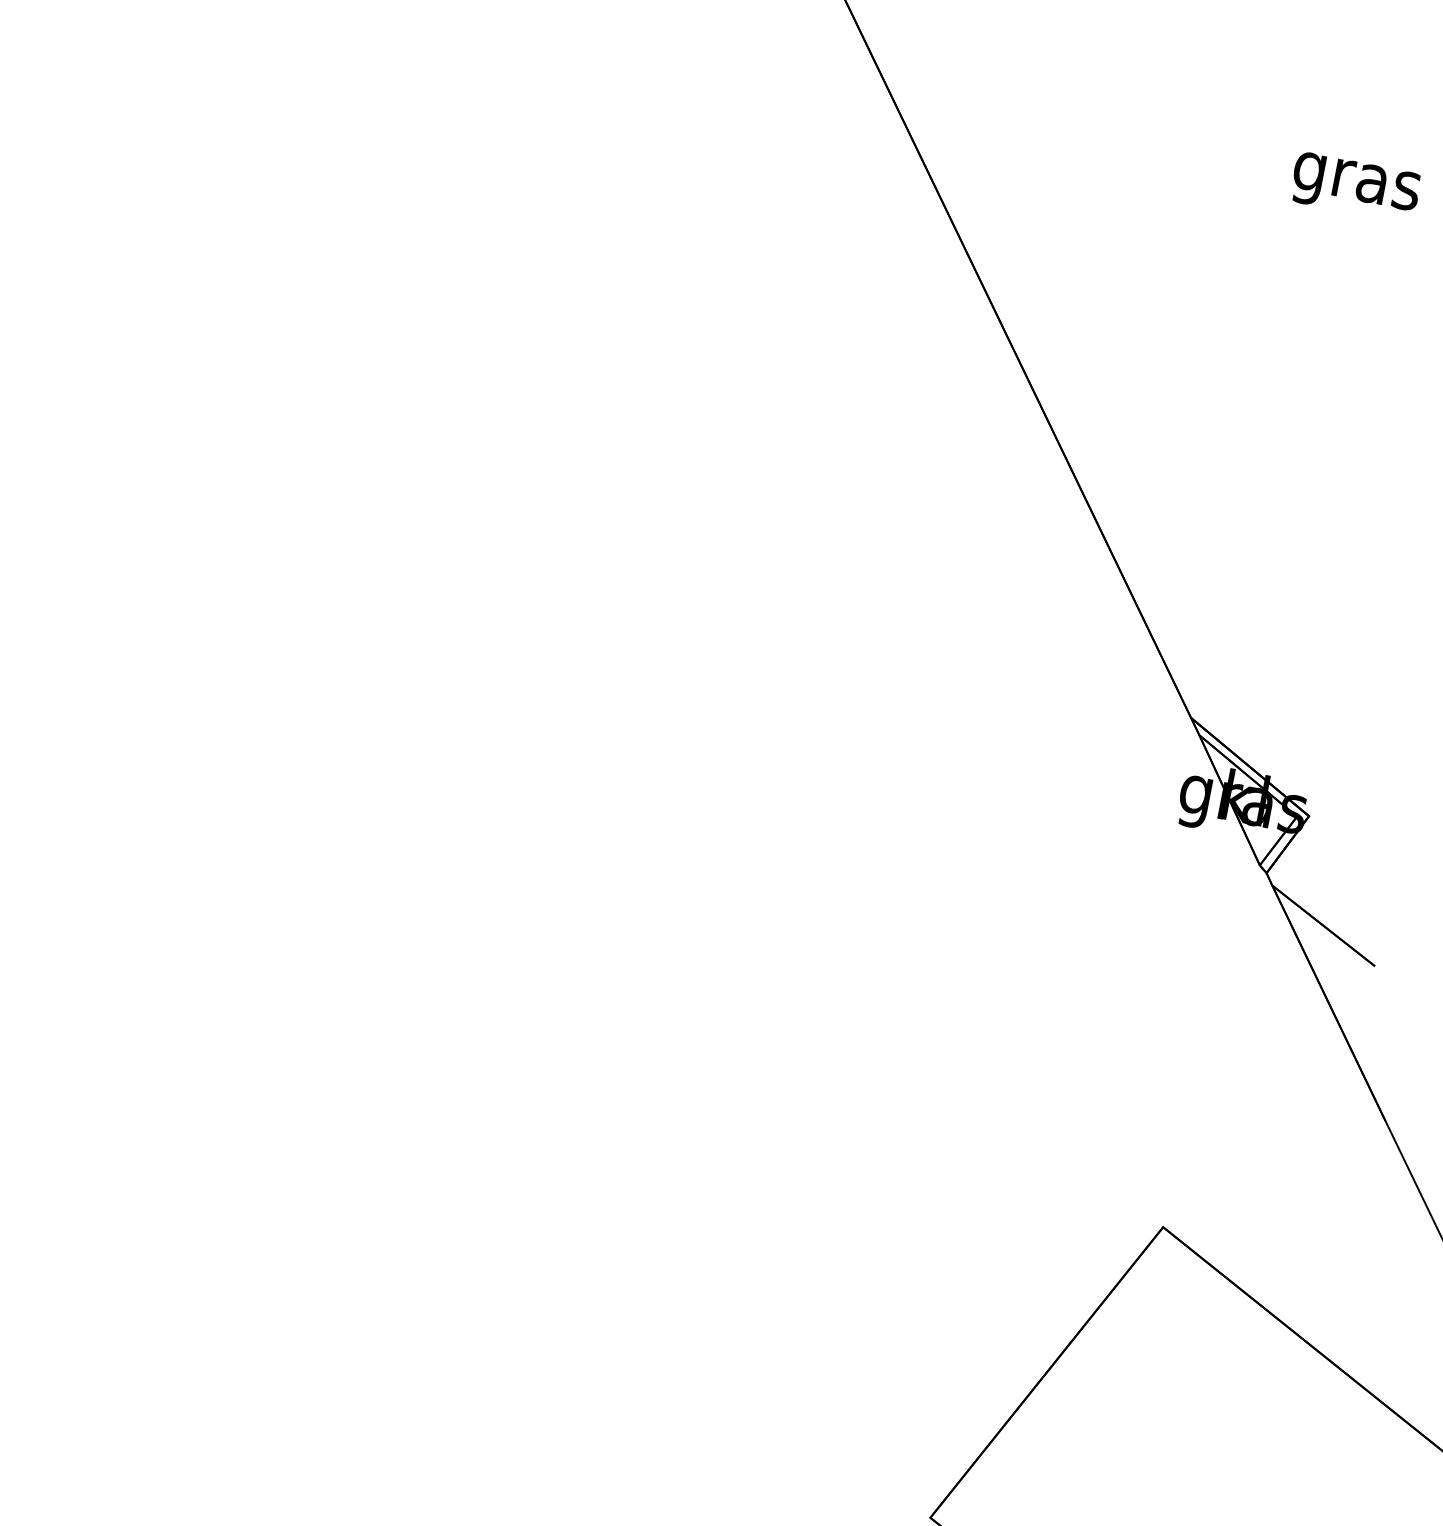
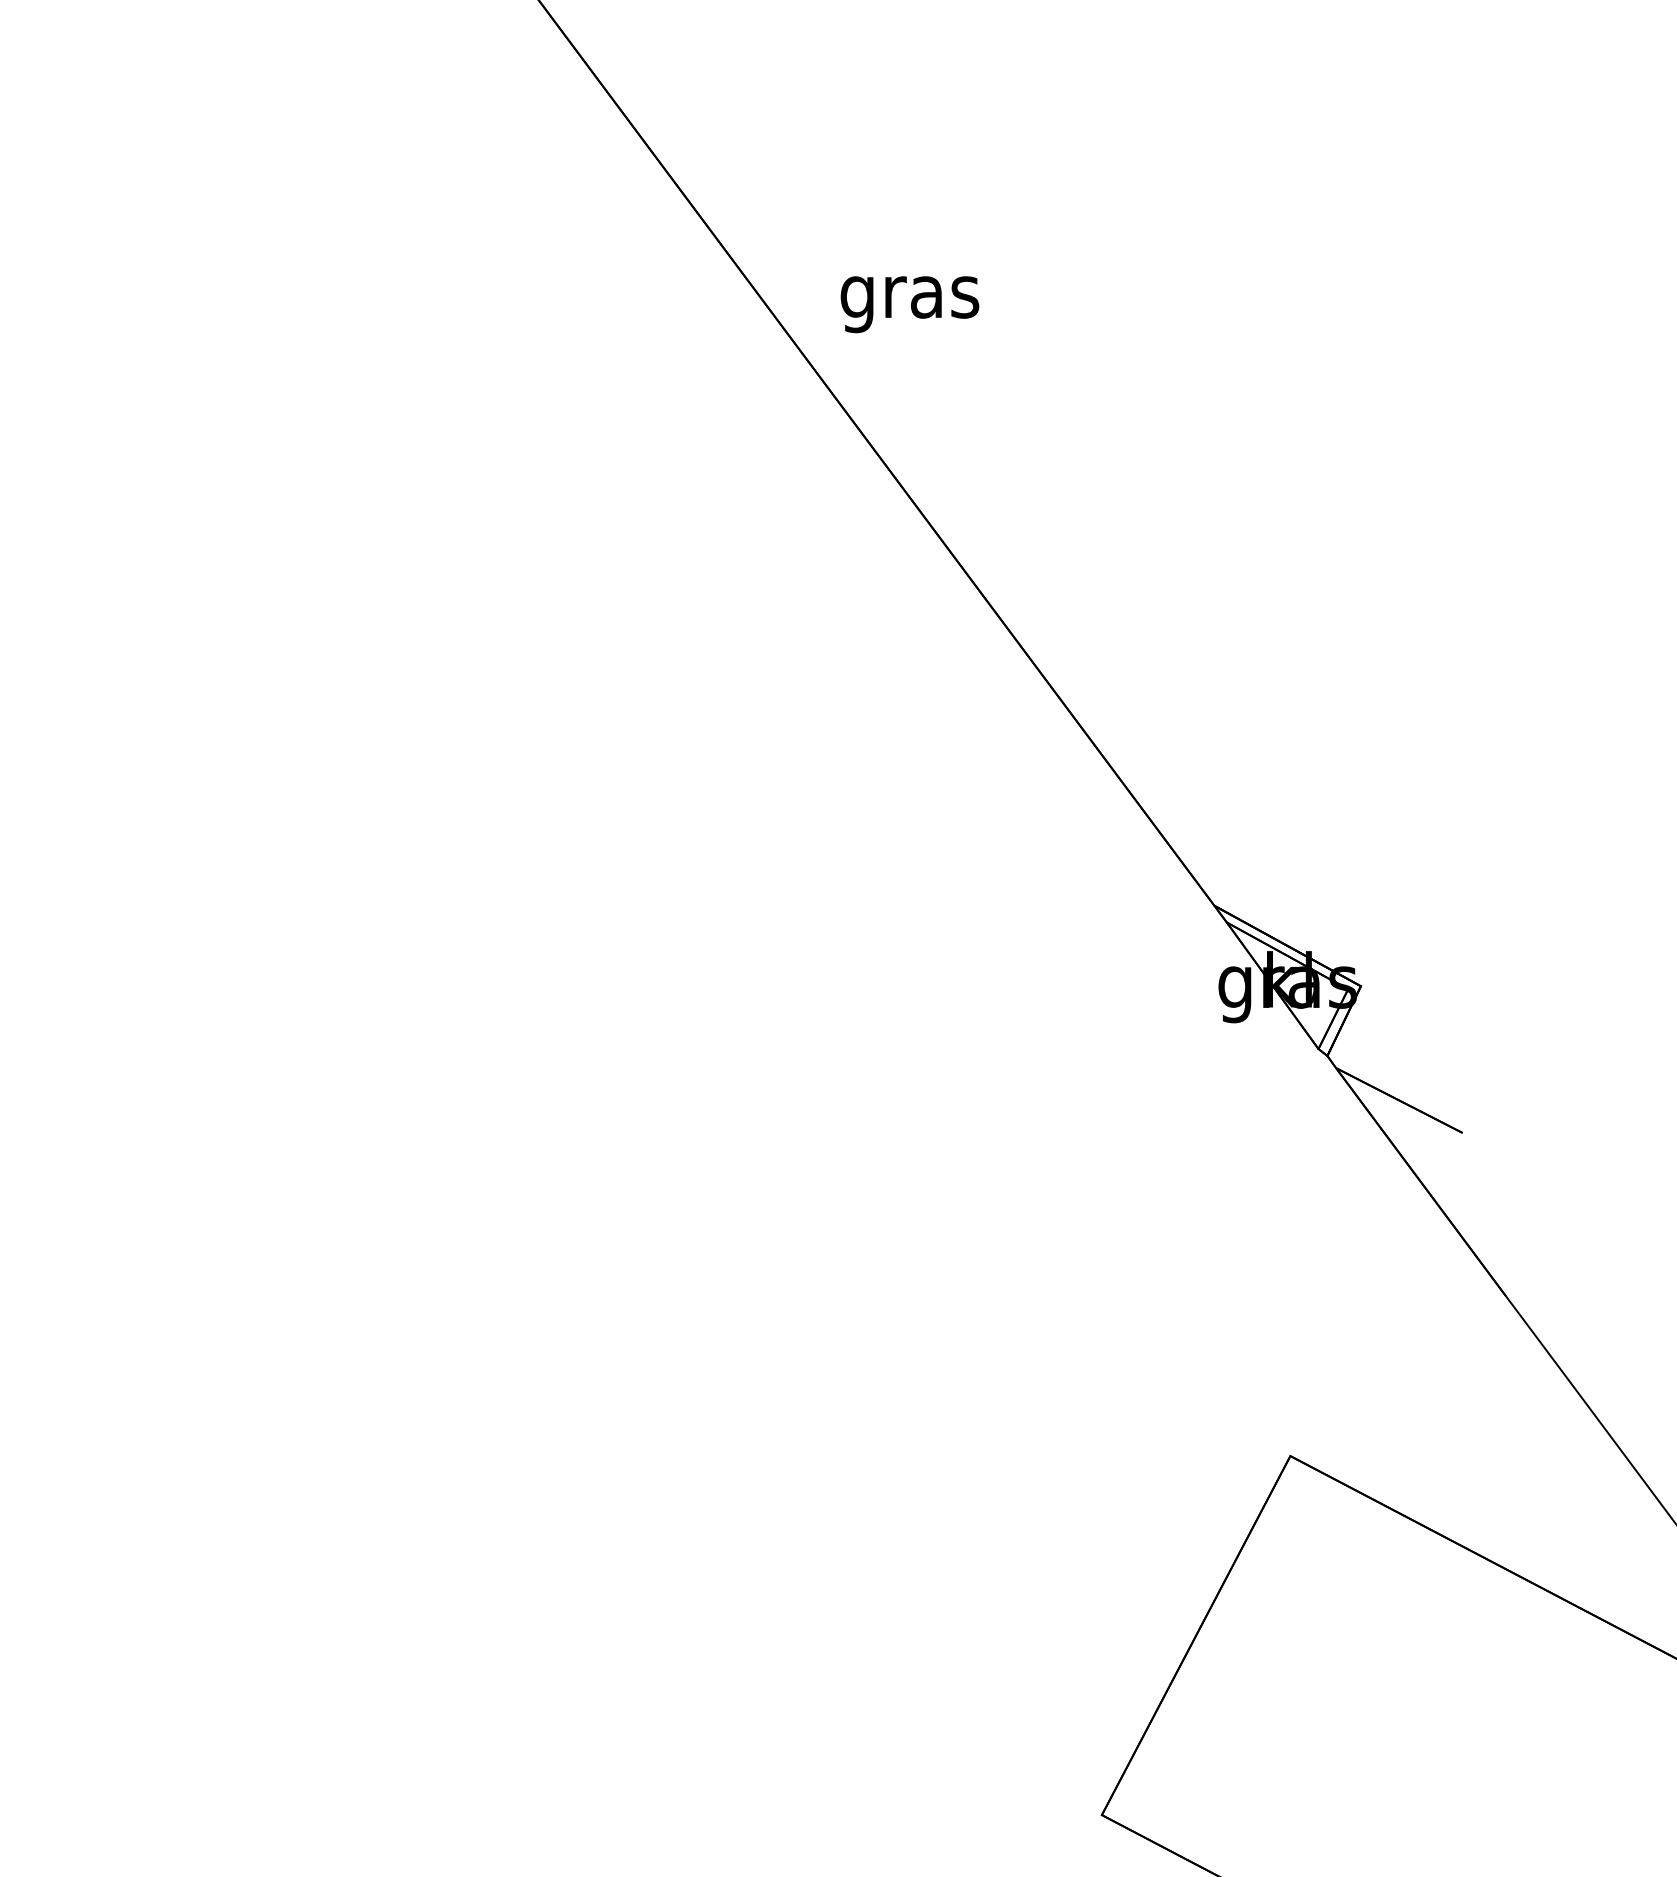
text: (1355, 187) -> (909, 304), moved

